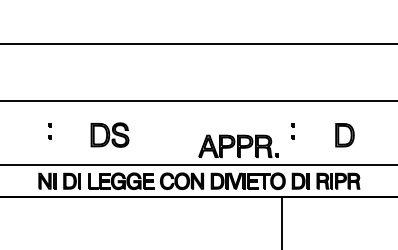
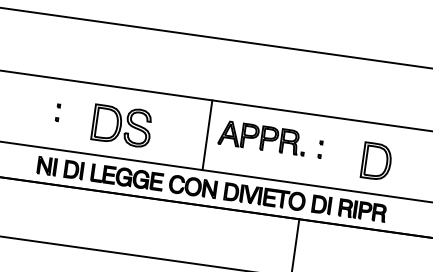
line: (188, 132) -> (207, 134), added
part: (109, 134) -> (121, 125), size x1.43
part: (344, 135) -> (376, 161), size x1.43
part: (238, 145) -> (262, 137), moved

